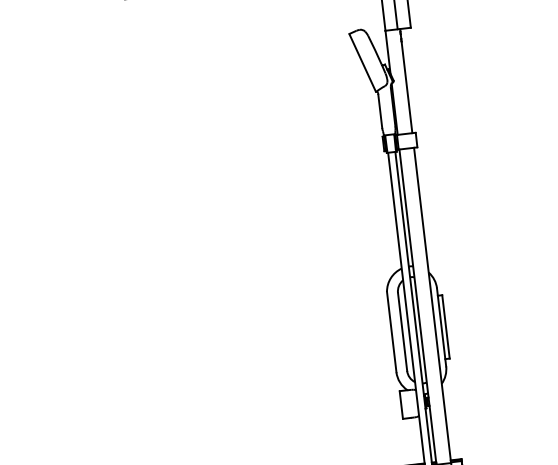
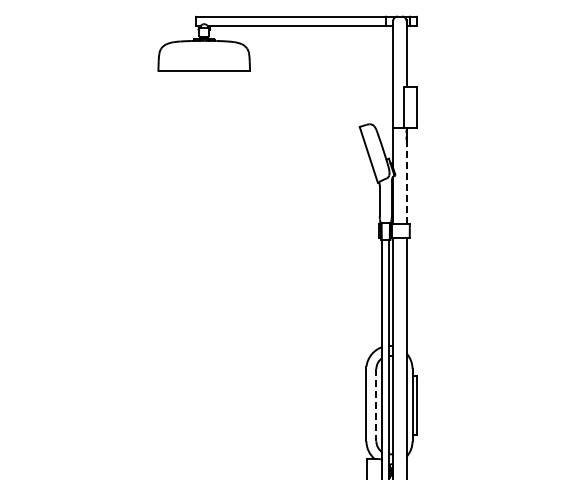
line: (406, 87) -> (406, 182), solid -> dashed
line: (402, 332) -> (376, 405), solid -> dashed

